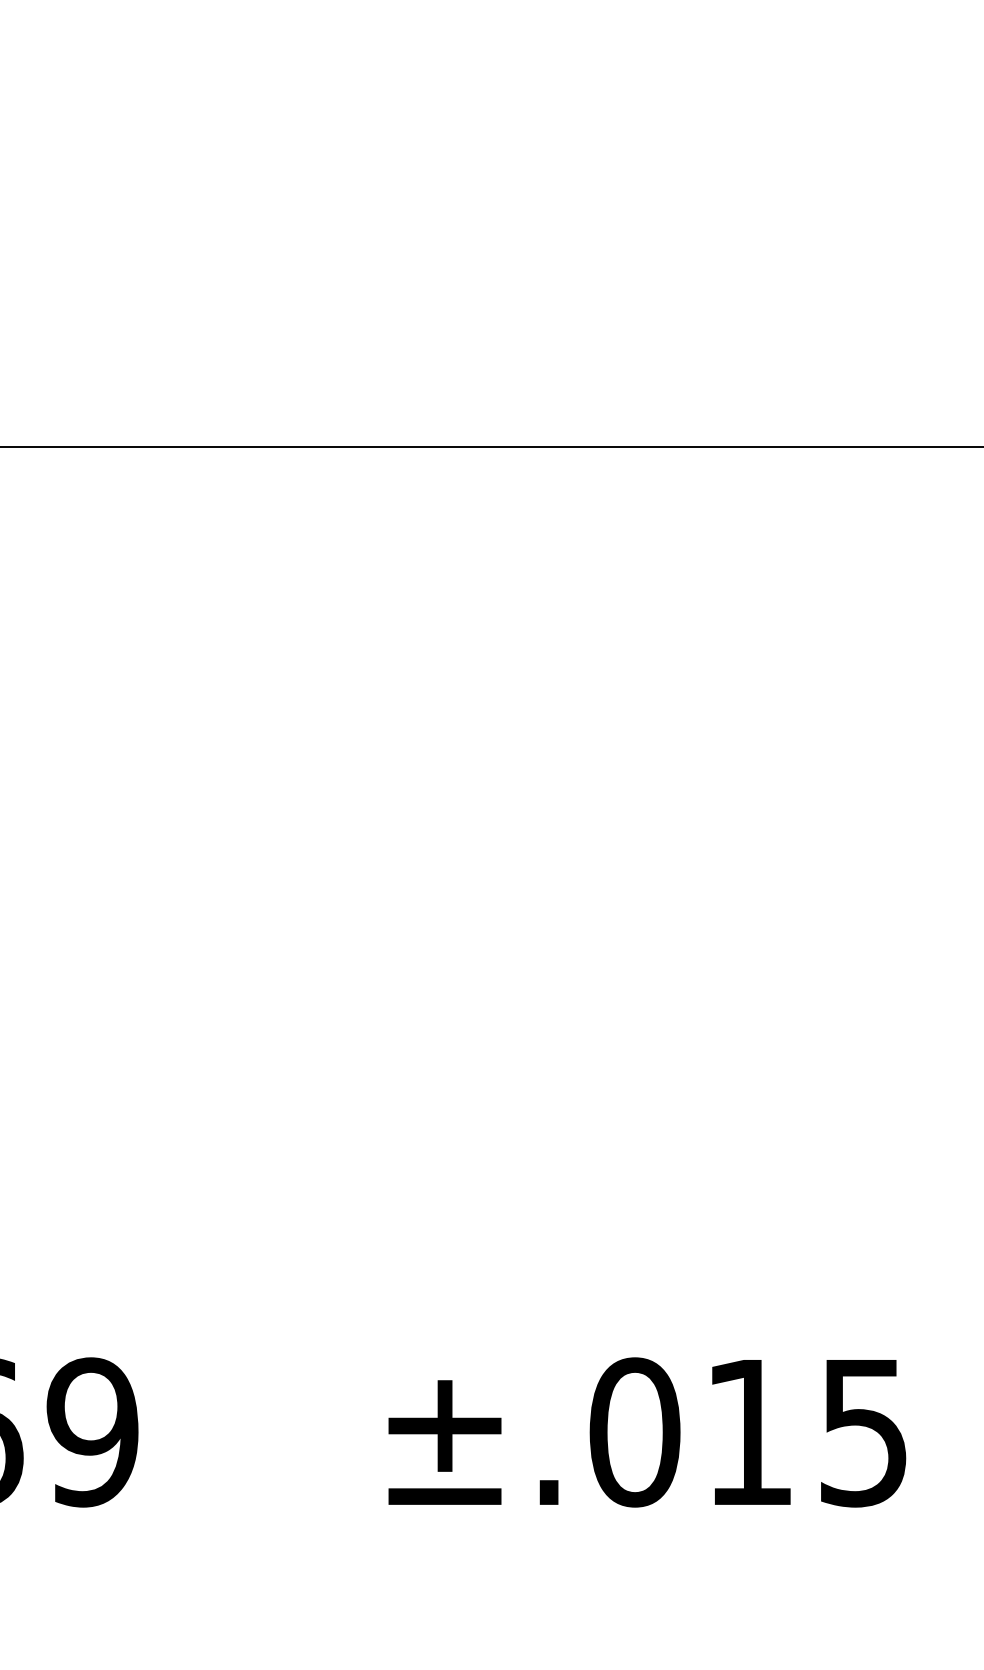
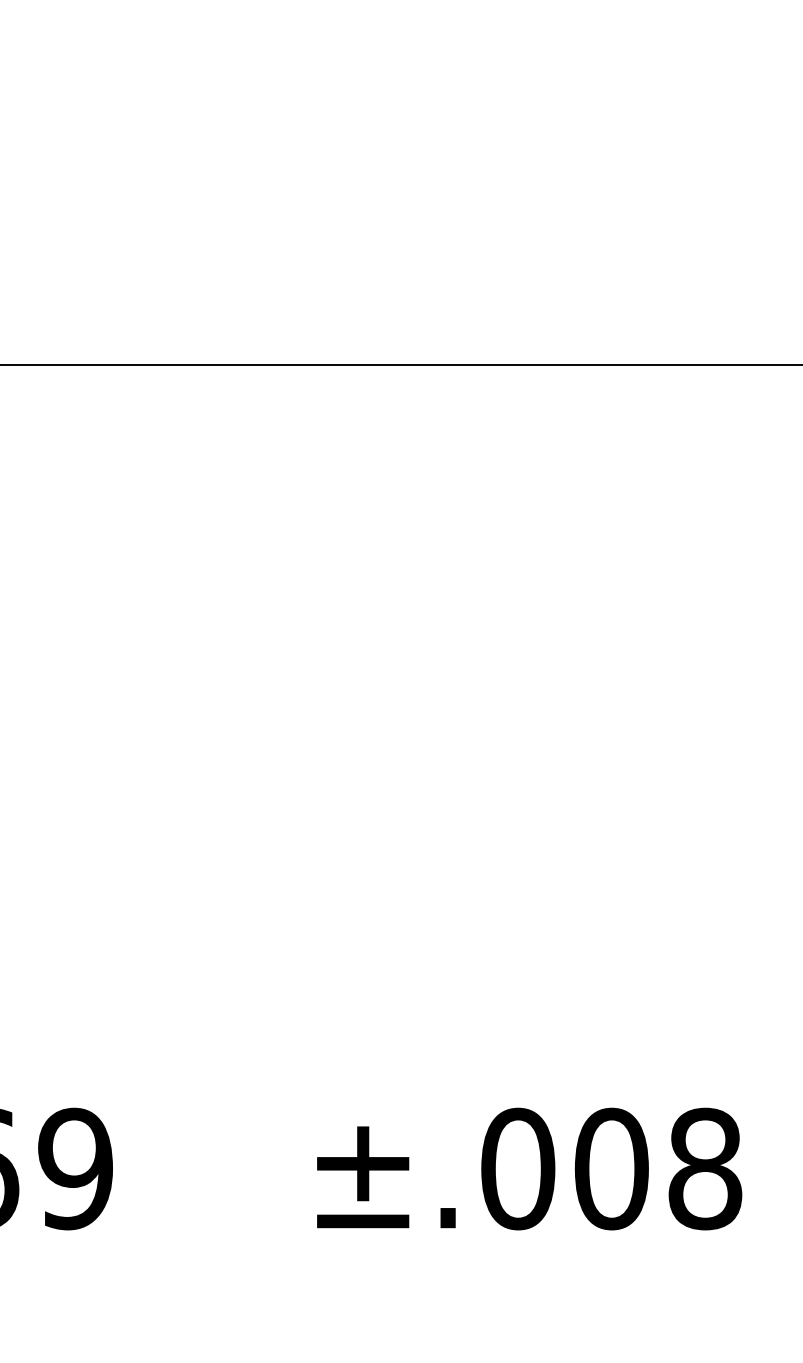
text: (806, 1431) -> (658, 1168), ±.015 -> ±.008

